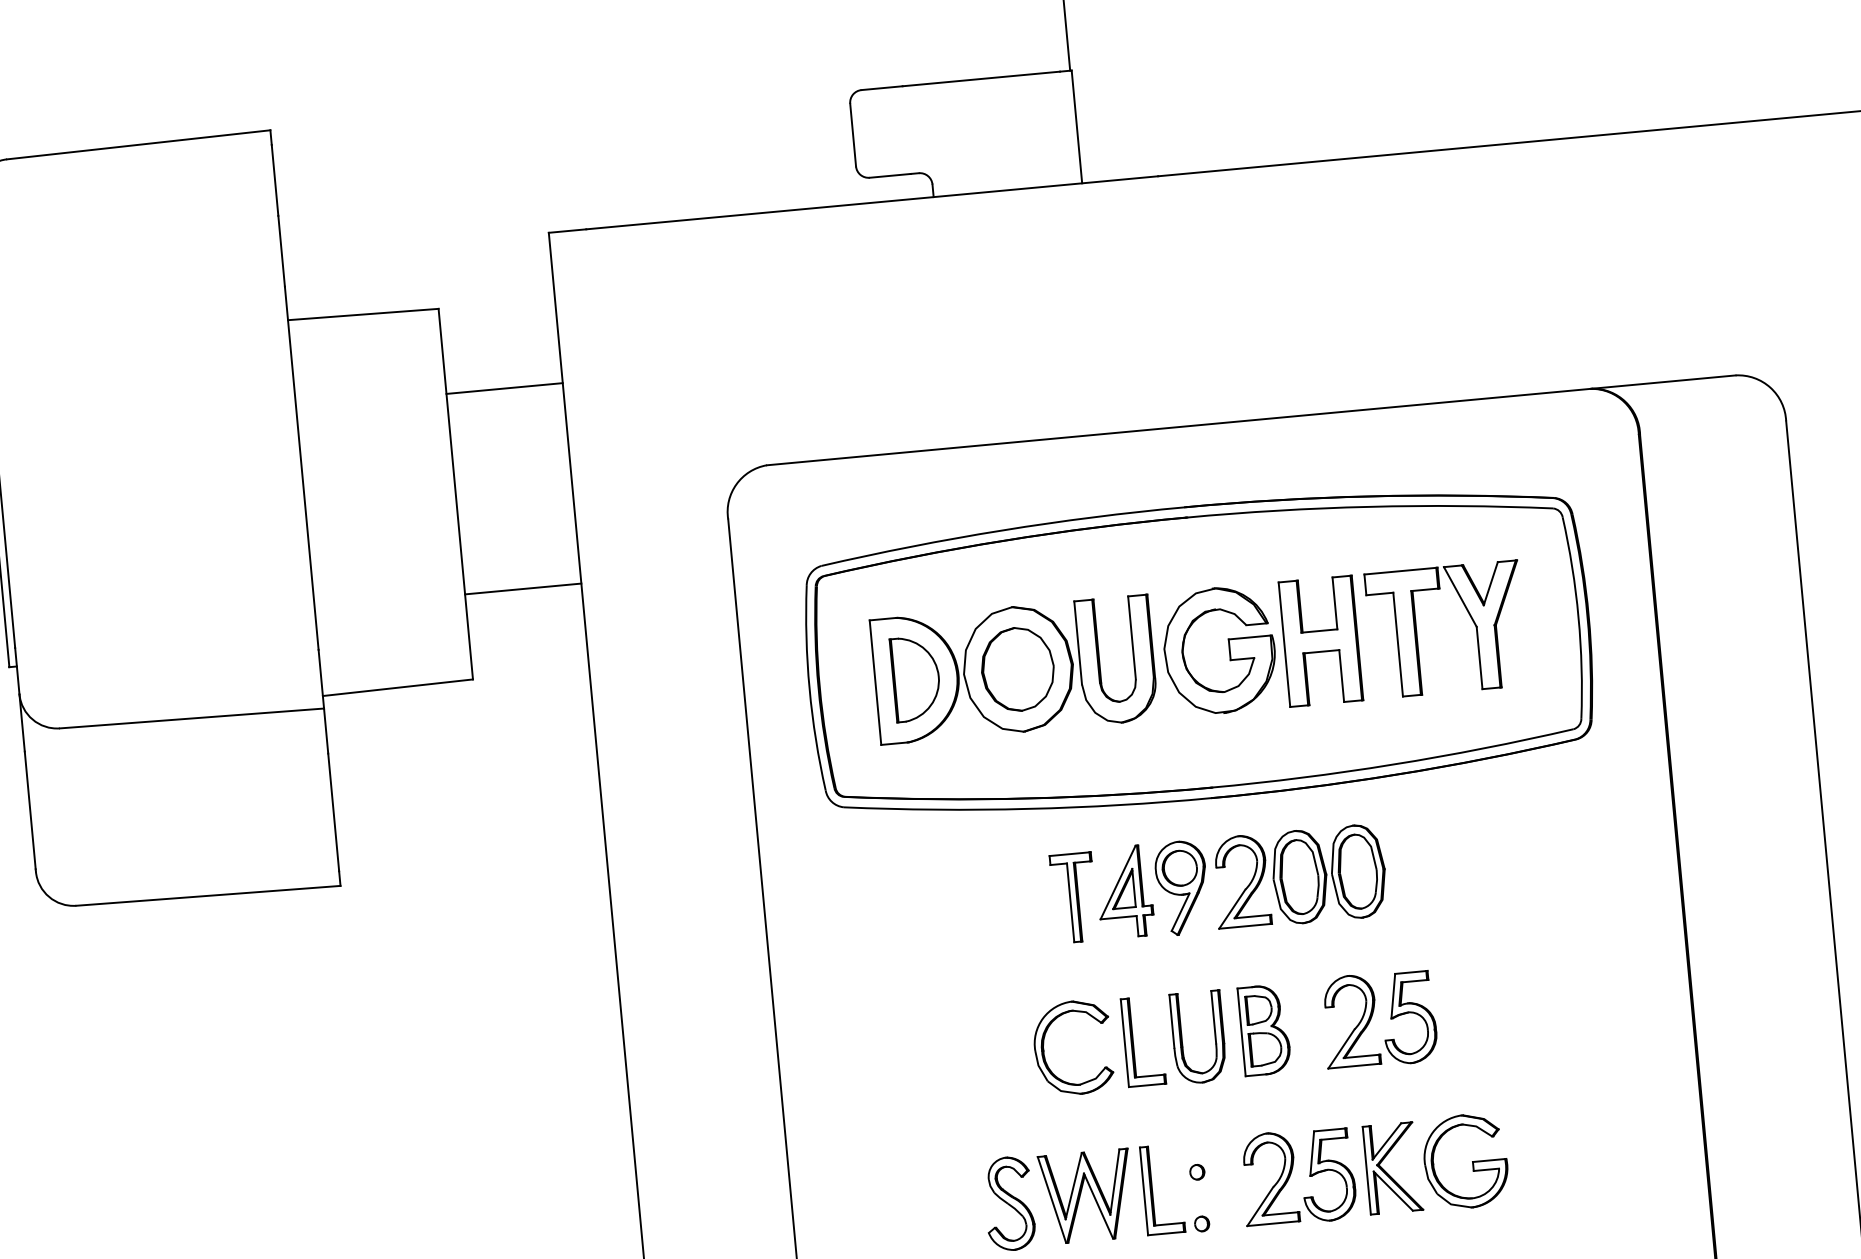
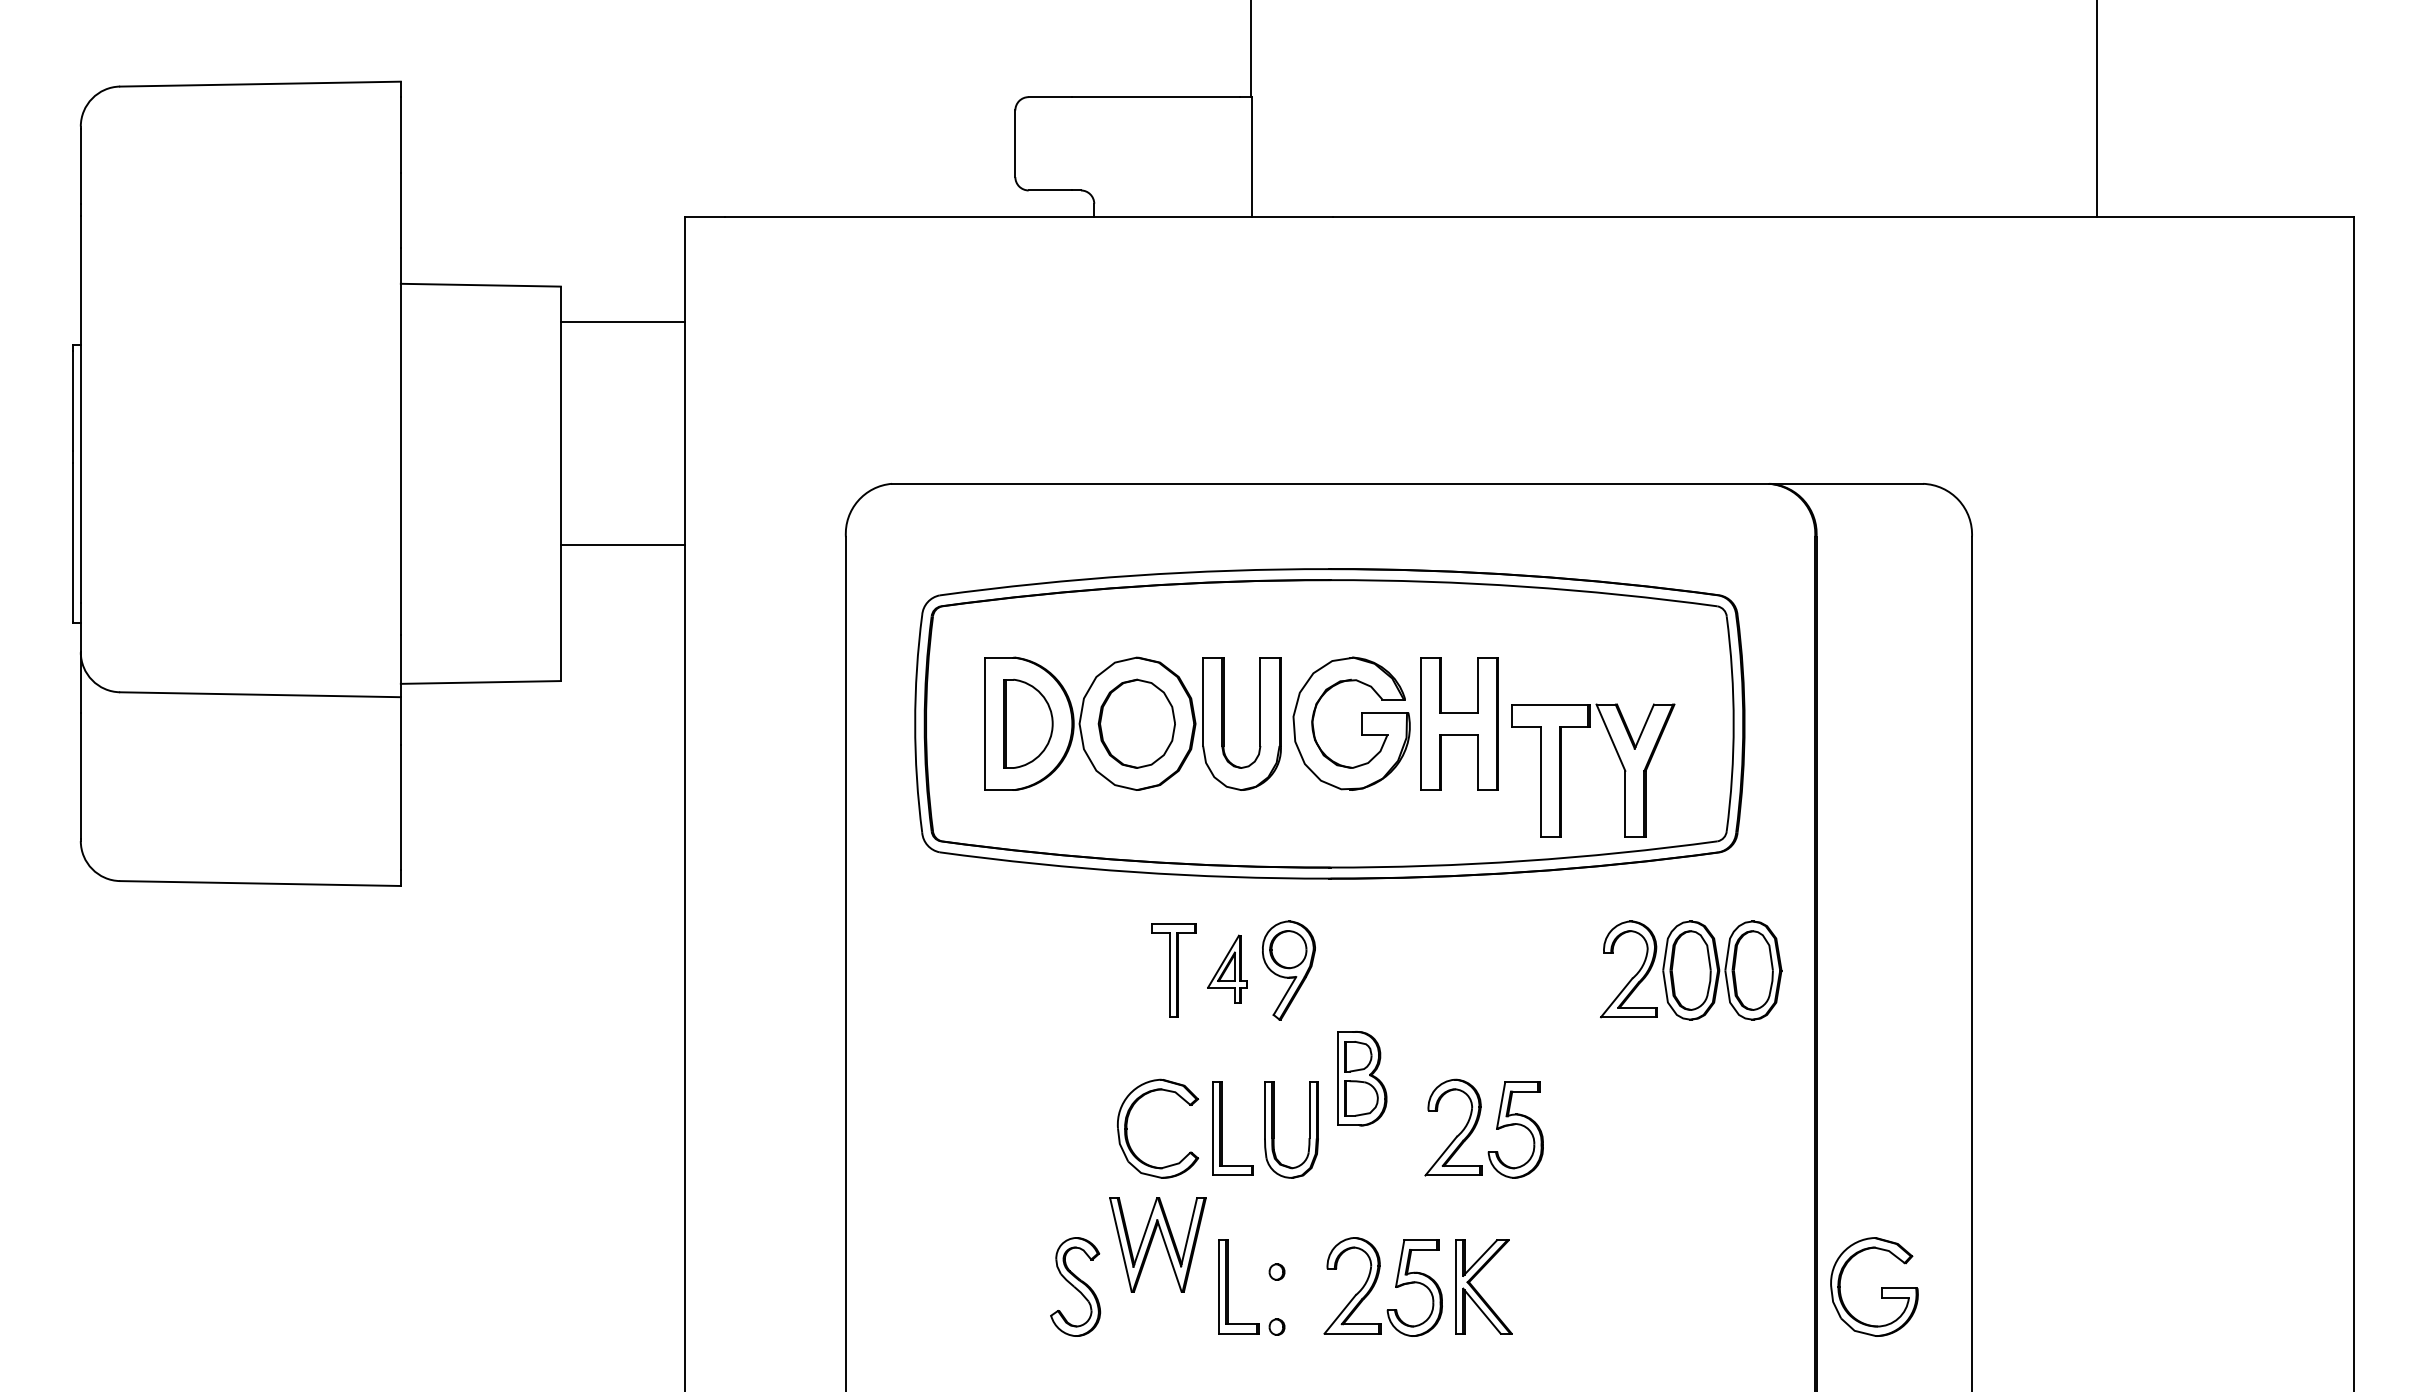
line: (504, 388) -> (622, 322), moved
line: (522, 588) -> (622, 544), moved
part: (1469, 615) -> (1618, 758), moved
part: (1300, 876) -> (1691, 970), moved
part: (1124, 891) -> (1227, 968), size x0.7
part: (1265, 1029) -> (1362, 1078), moved
part: (1472, 1161) -> (1881, 1287), moved
part: (1086, 1196) -> (1157, 1244), moved

